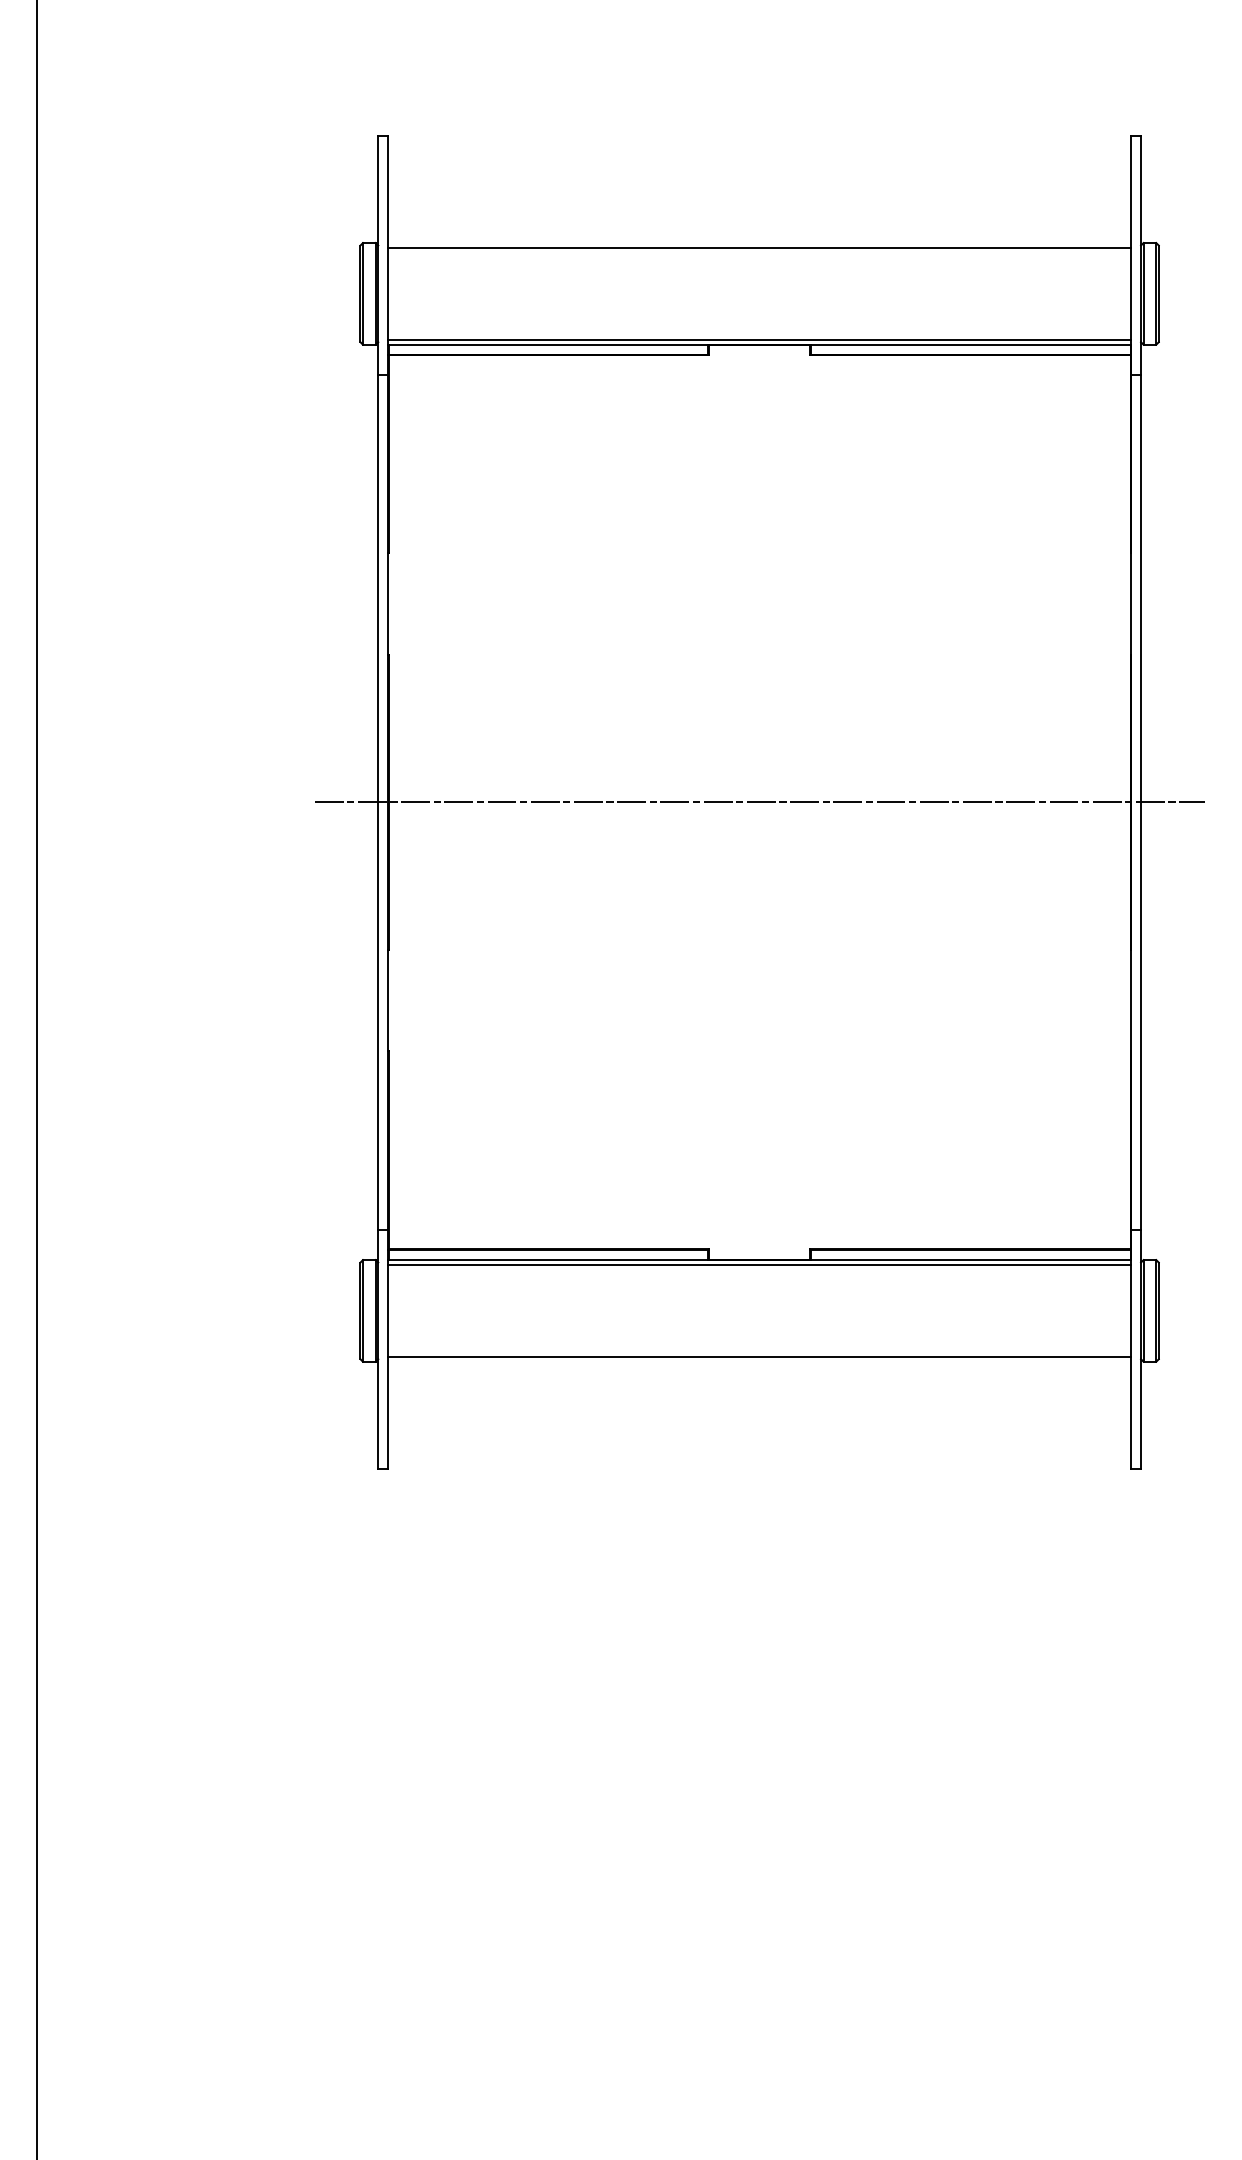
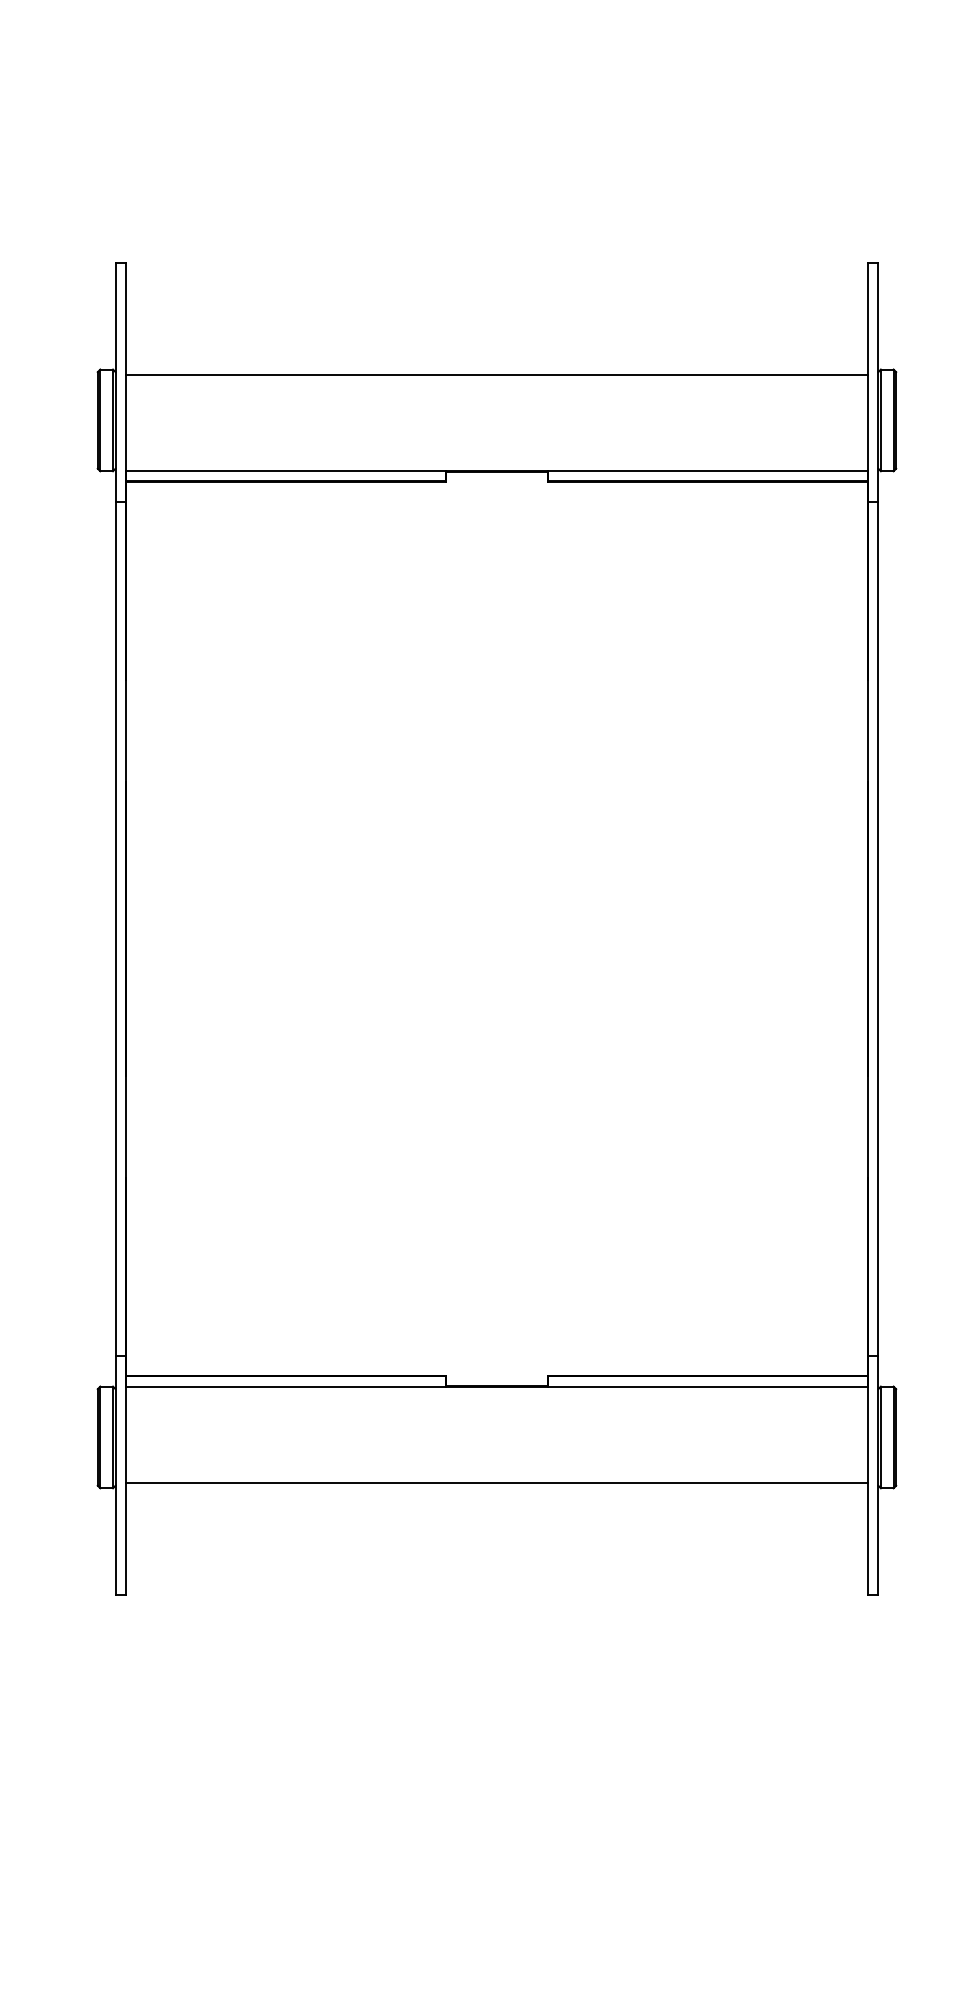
line: (759, 339) -> (496, 466), removed
line: (759, 802) -> (496, 929), removed
line: (759, 1265) -> (496, 1392), removed

